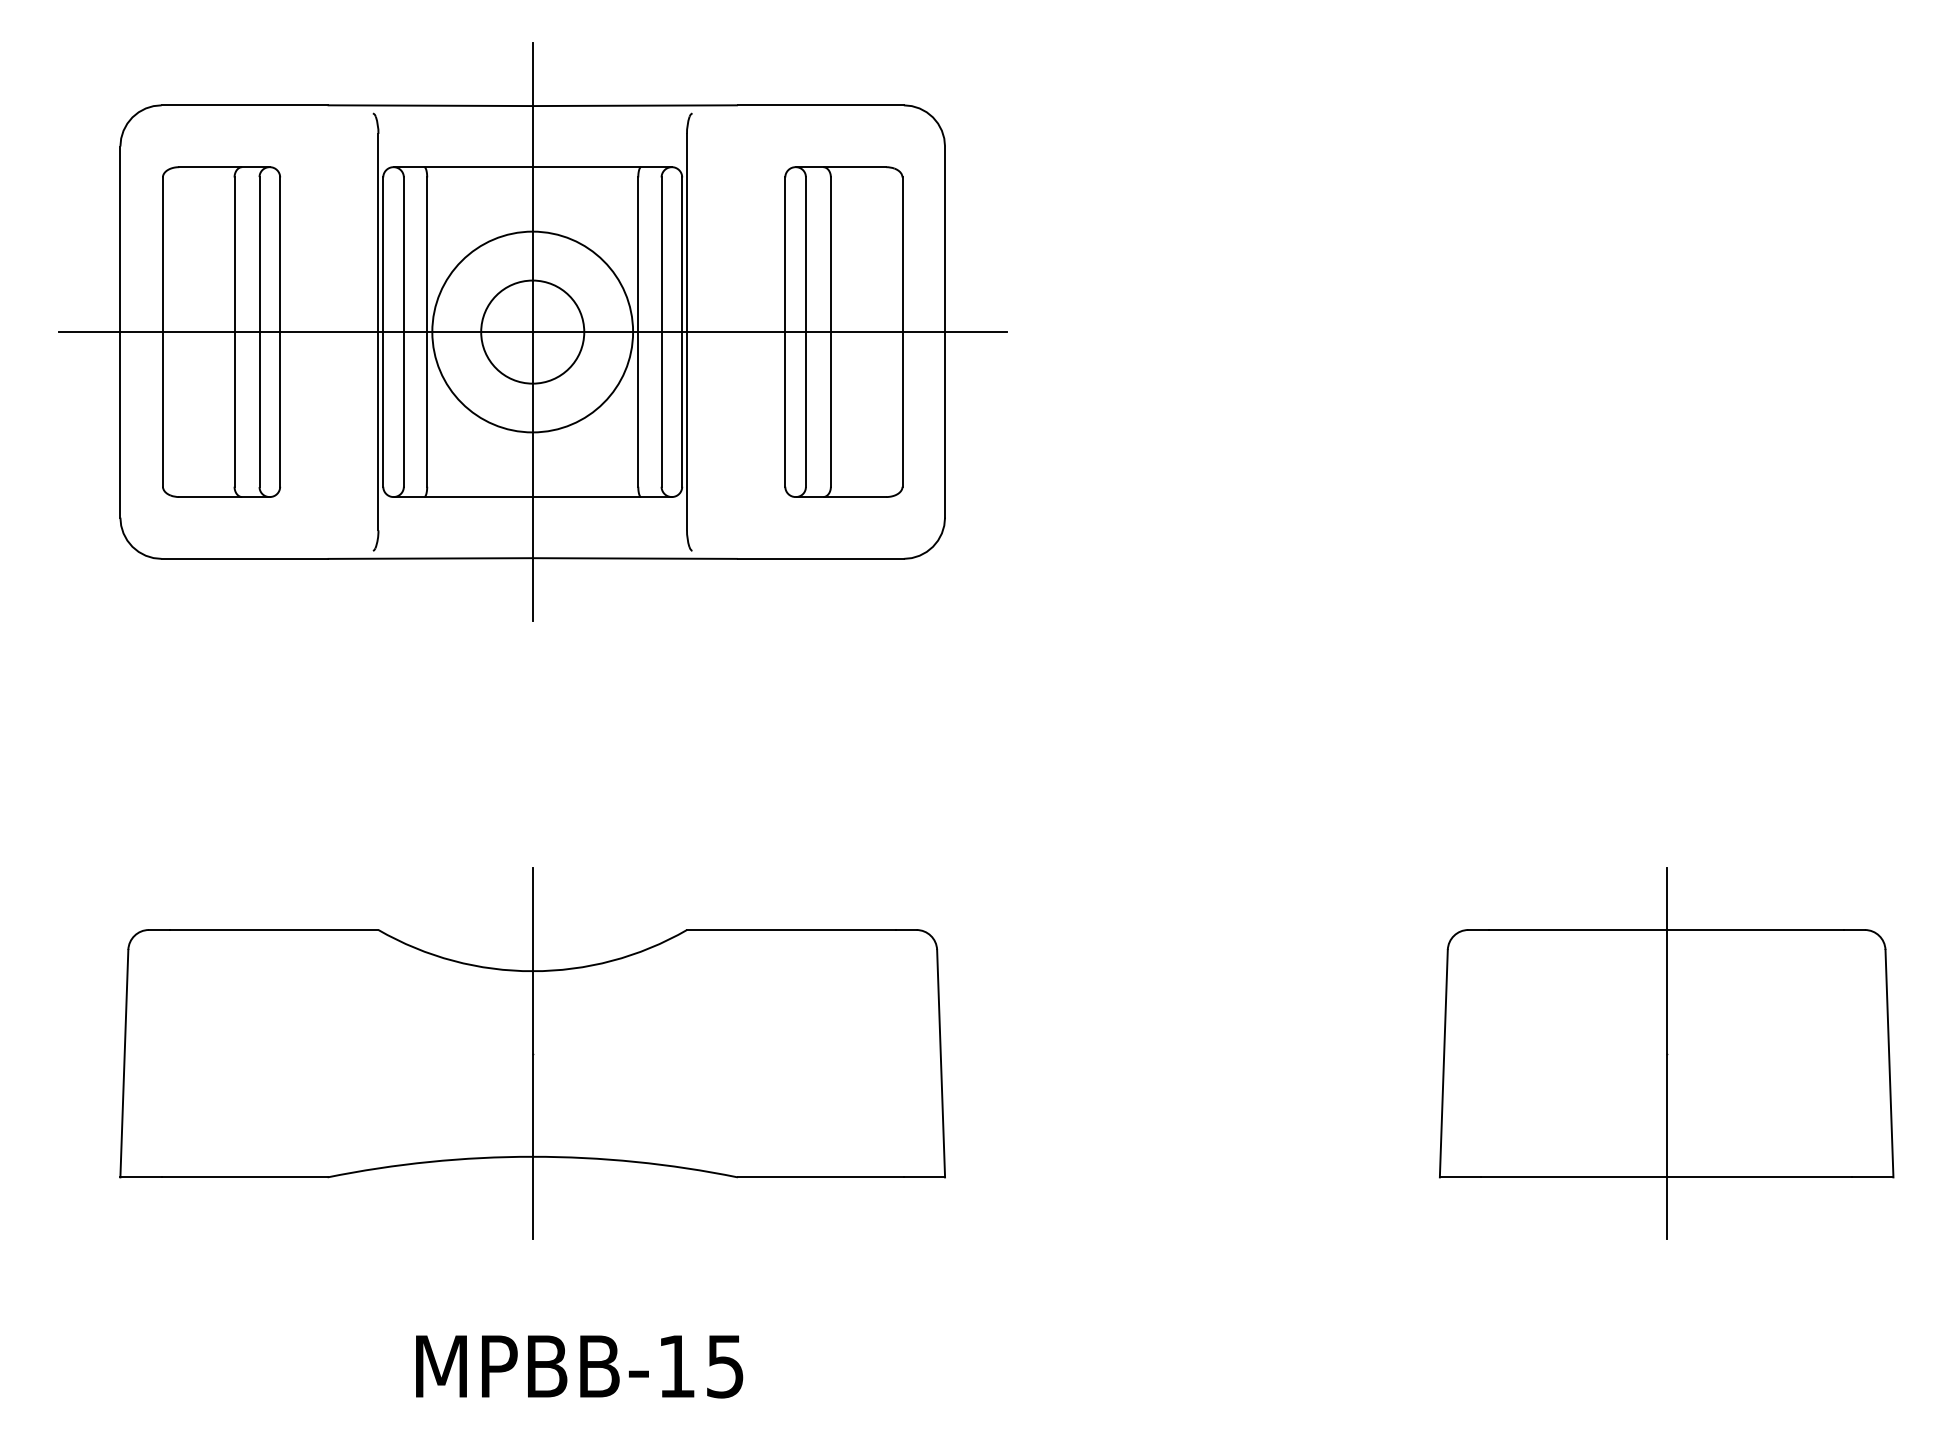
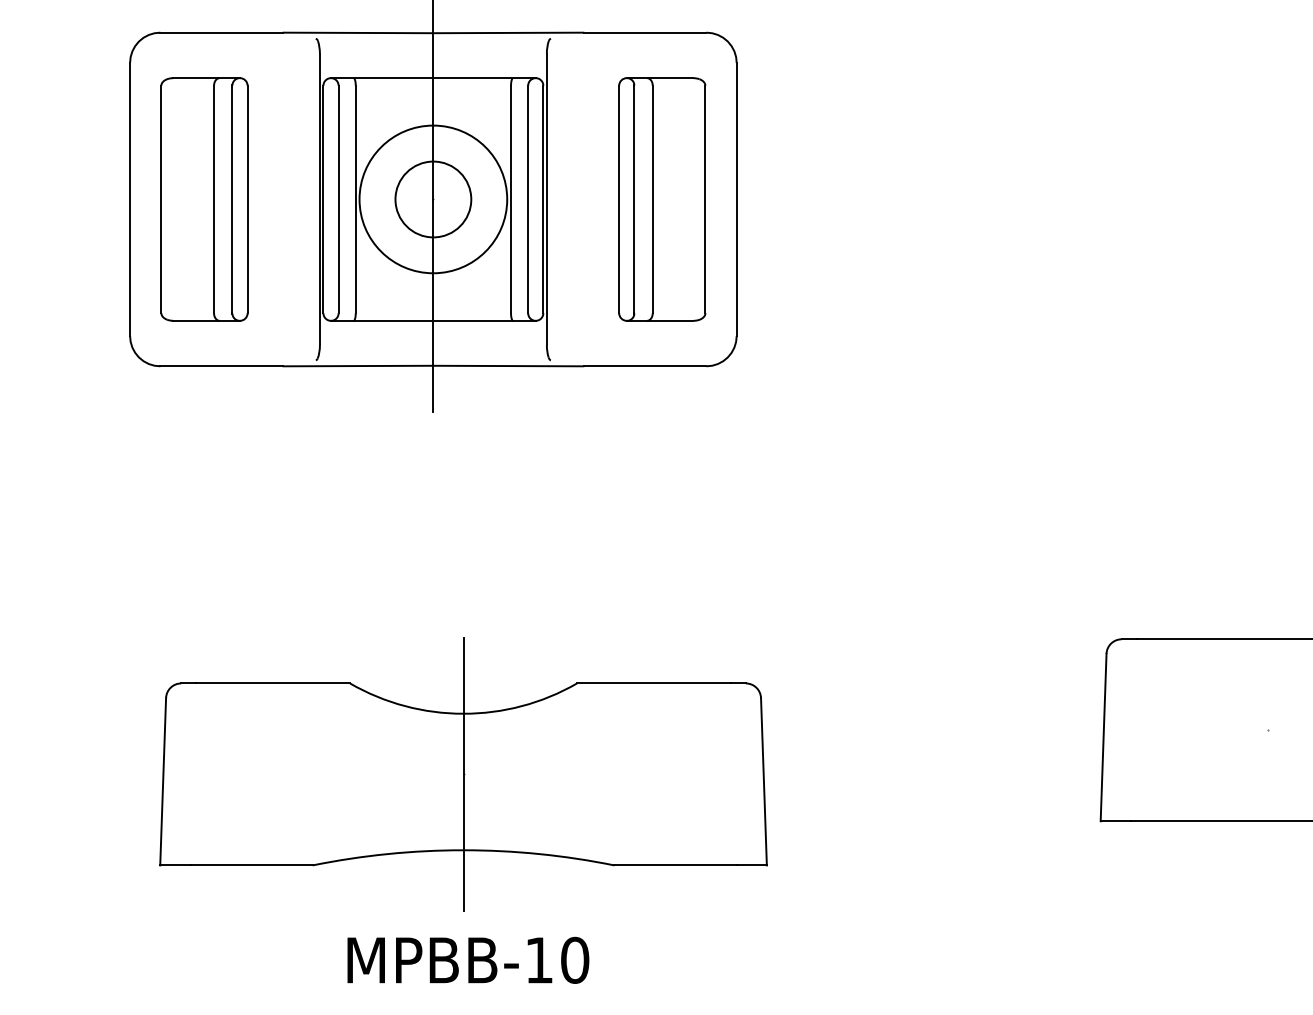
line: (532, 332) -> (433, 199), removed
part: (532, 1053) -> (463, 774), moved
line: (1666, 1053) -> (1267, 730), removed
text: (725, 1366) -> (575, 960), MPBB-15 -> MPBB-10

